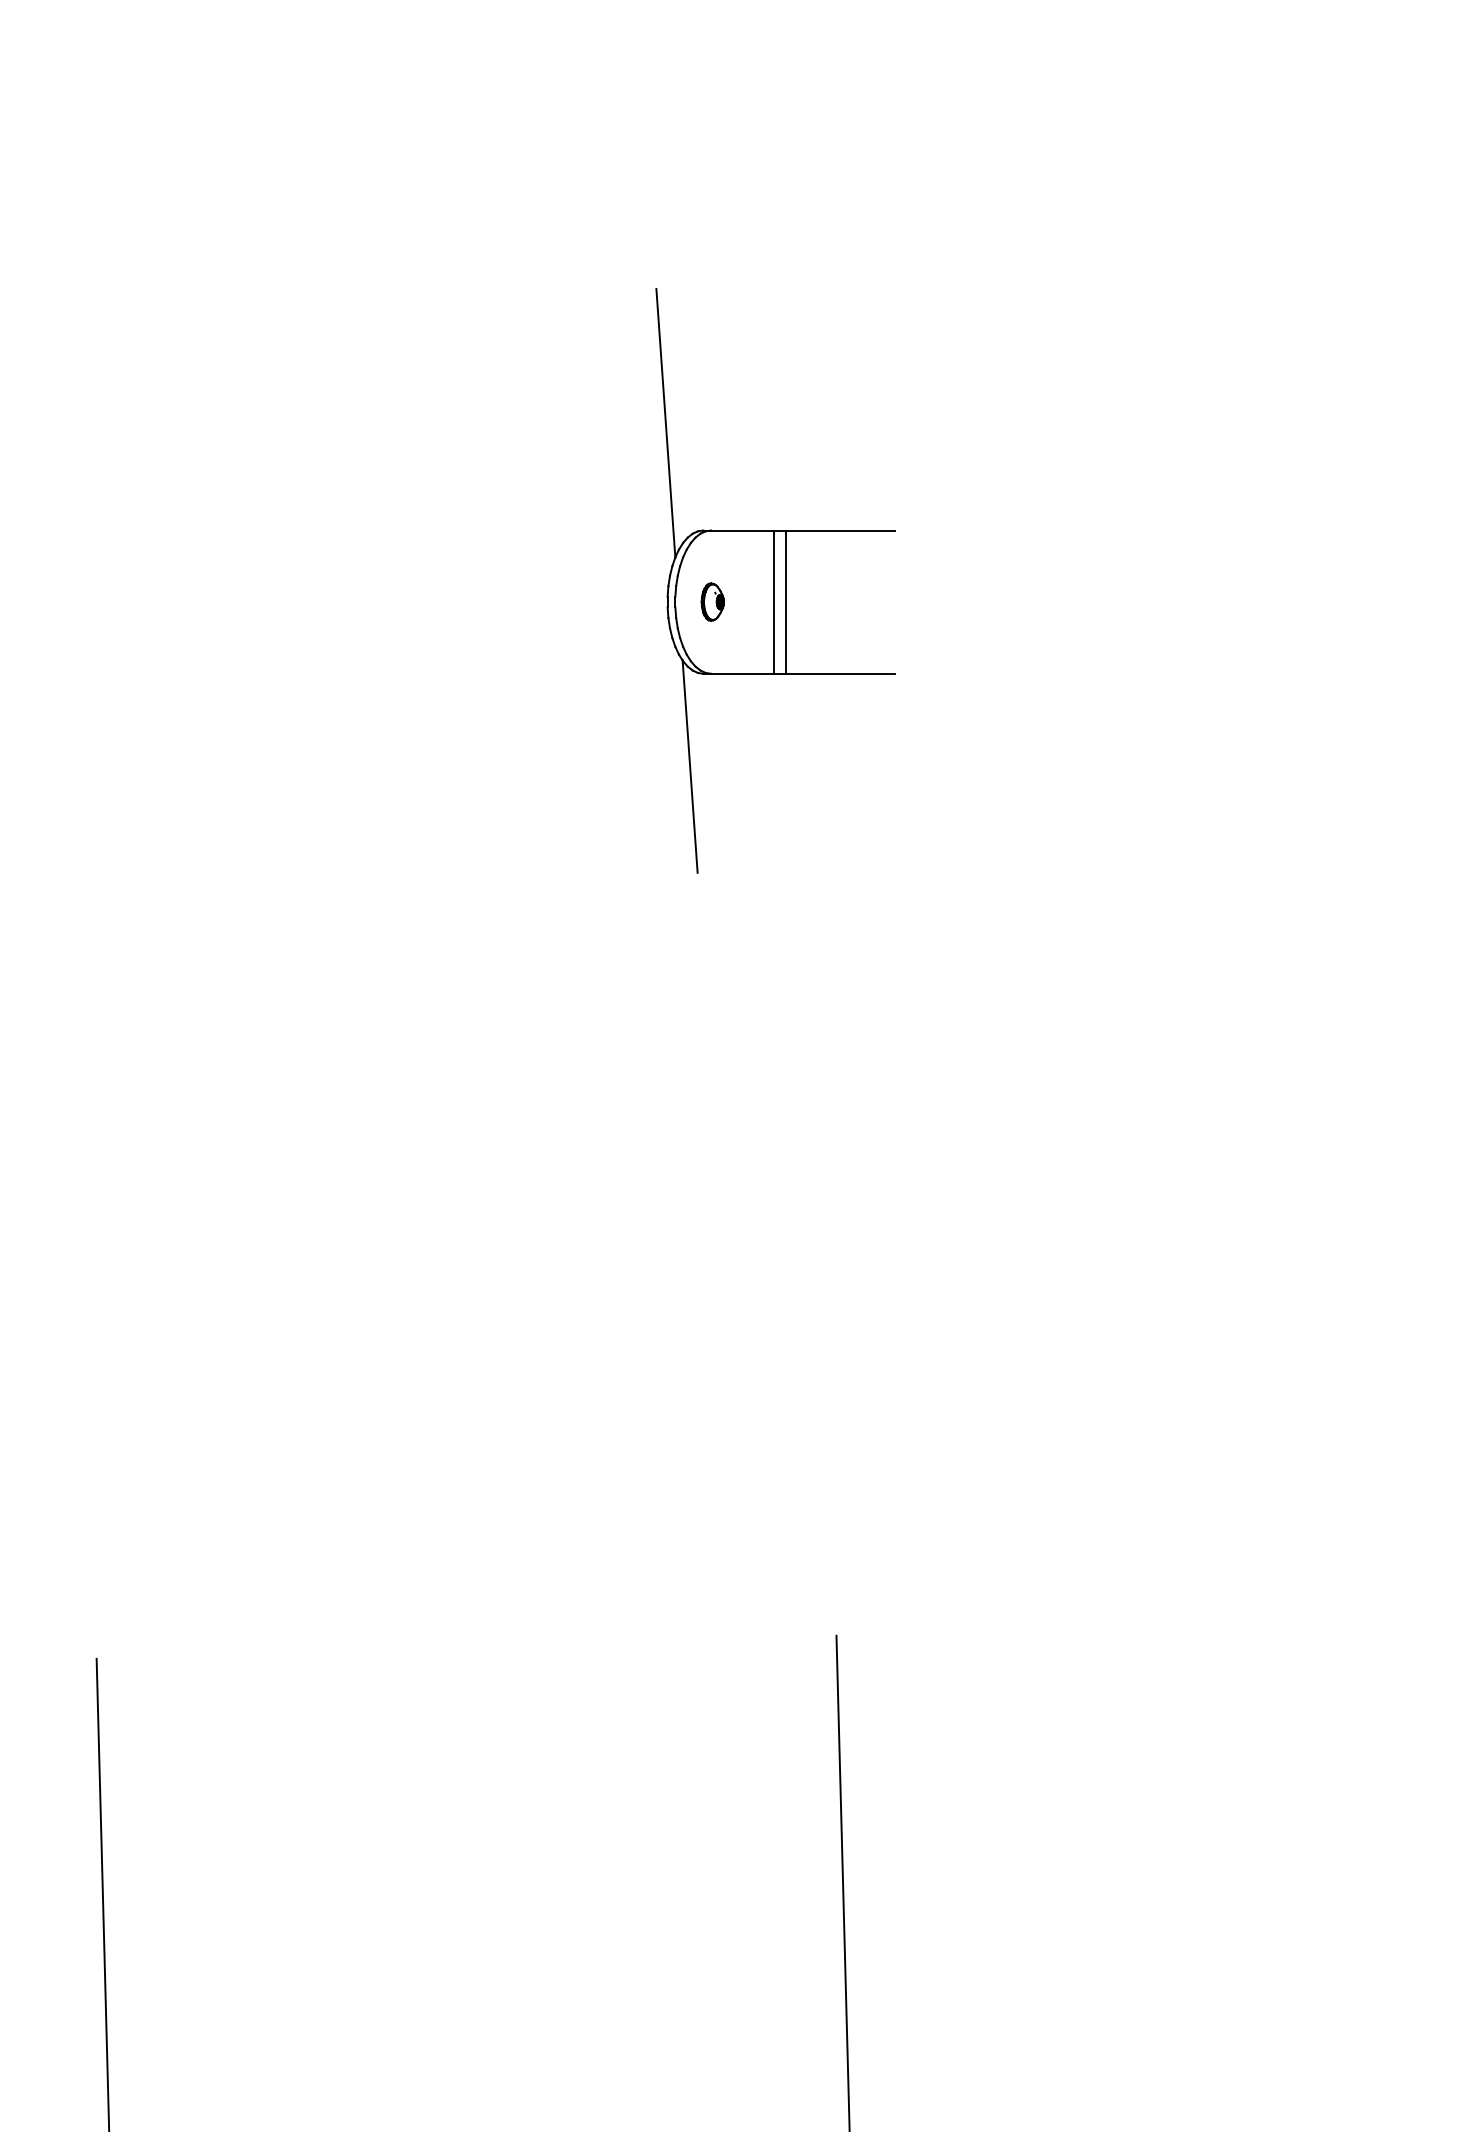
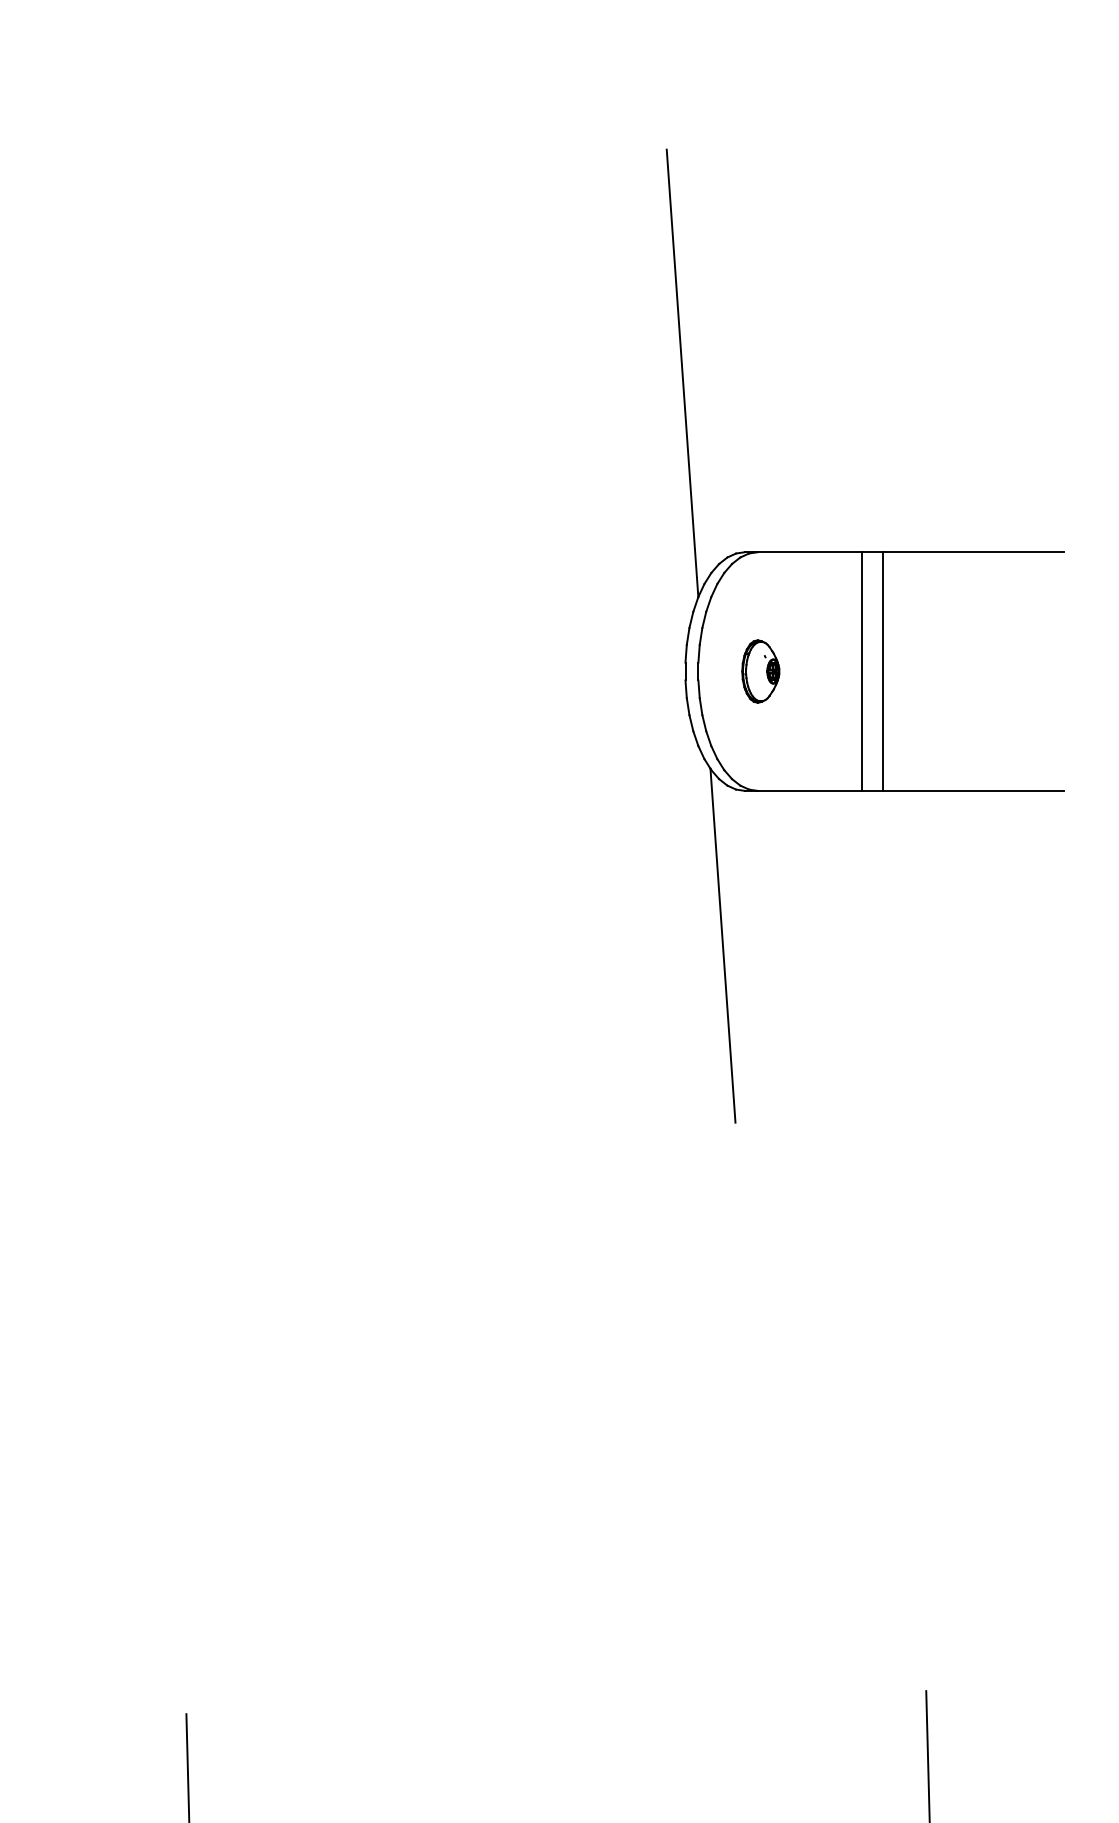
part: (775, 580) -> (865, 635), size x1.67

